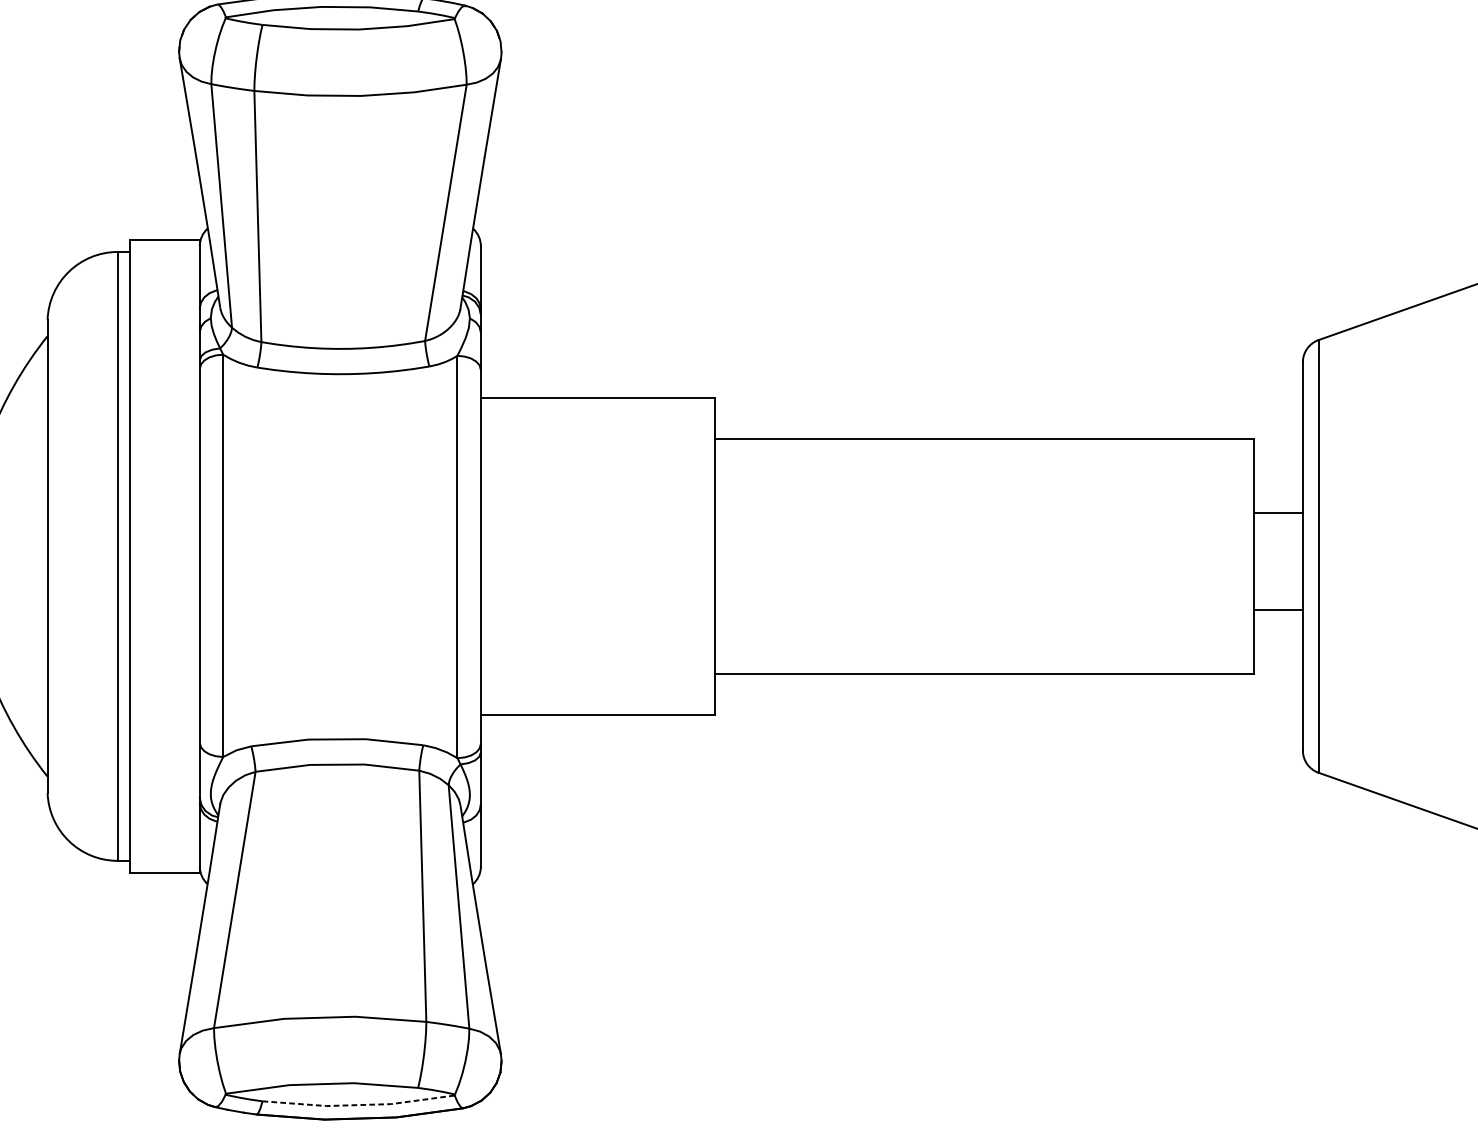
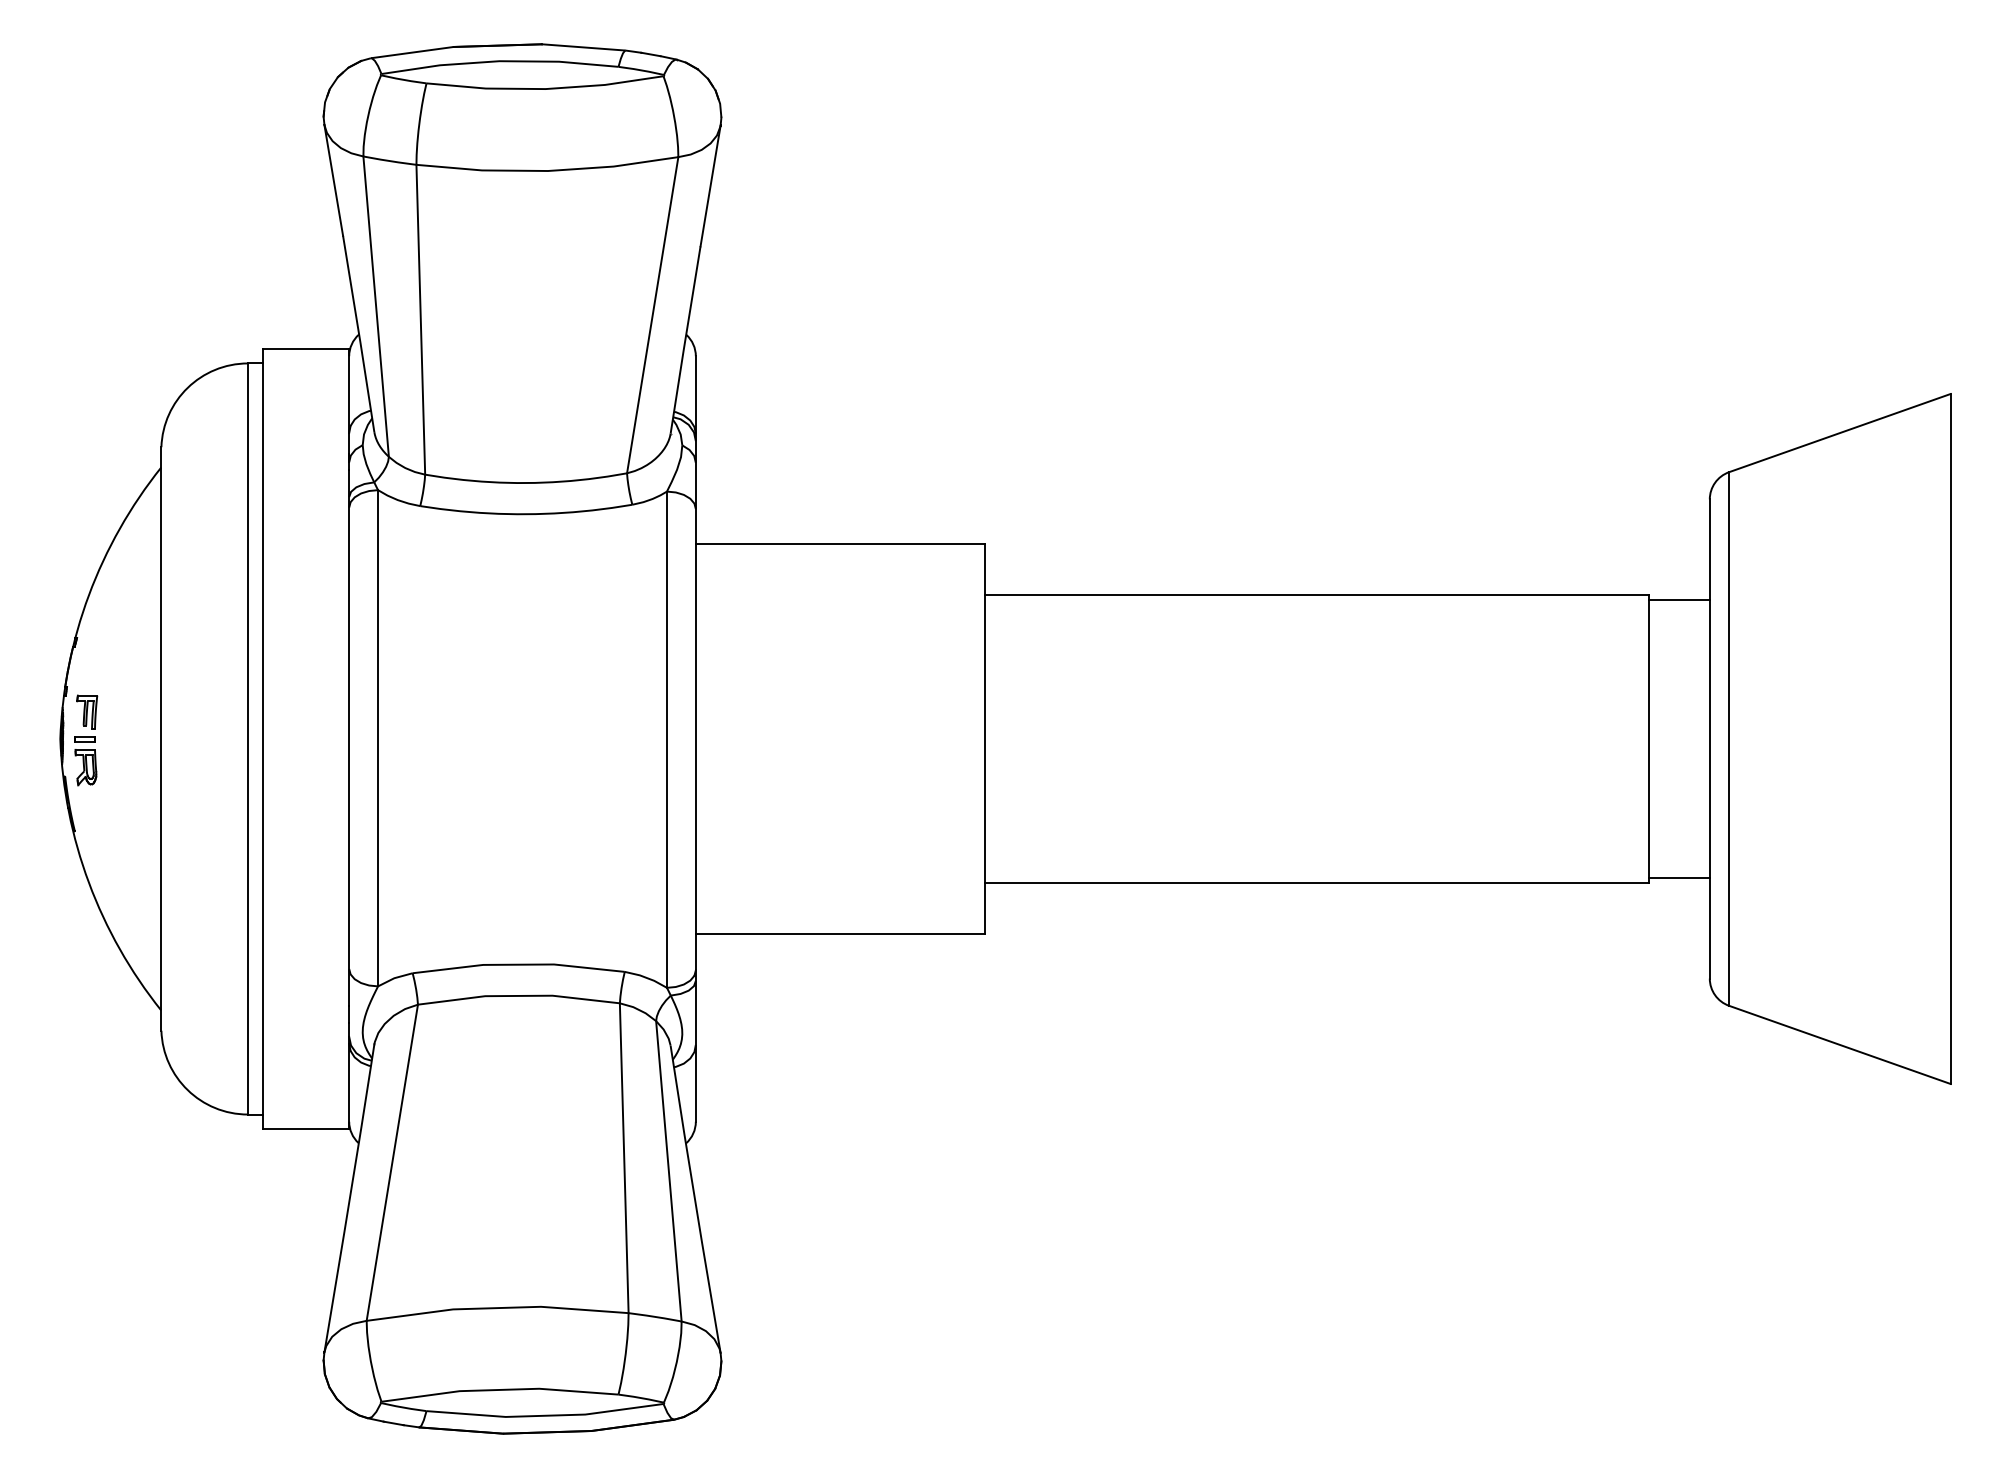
line: (1278, 513) -> (1679, 600), moved
line: (1278, 609) -> (1679, 877), moved
line: (358, 1104) -> (545, 1415), dashed -> solid

